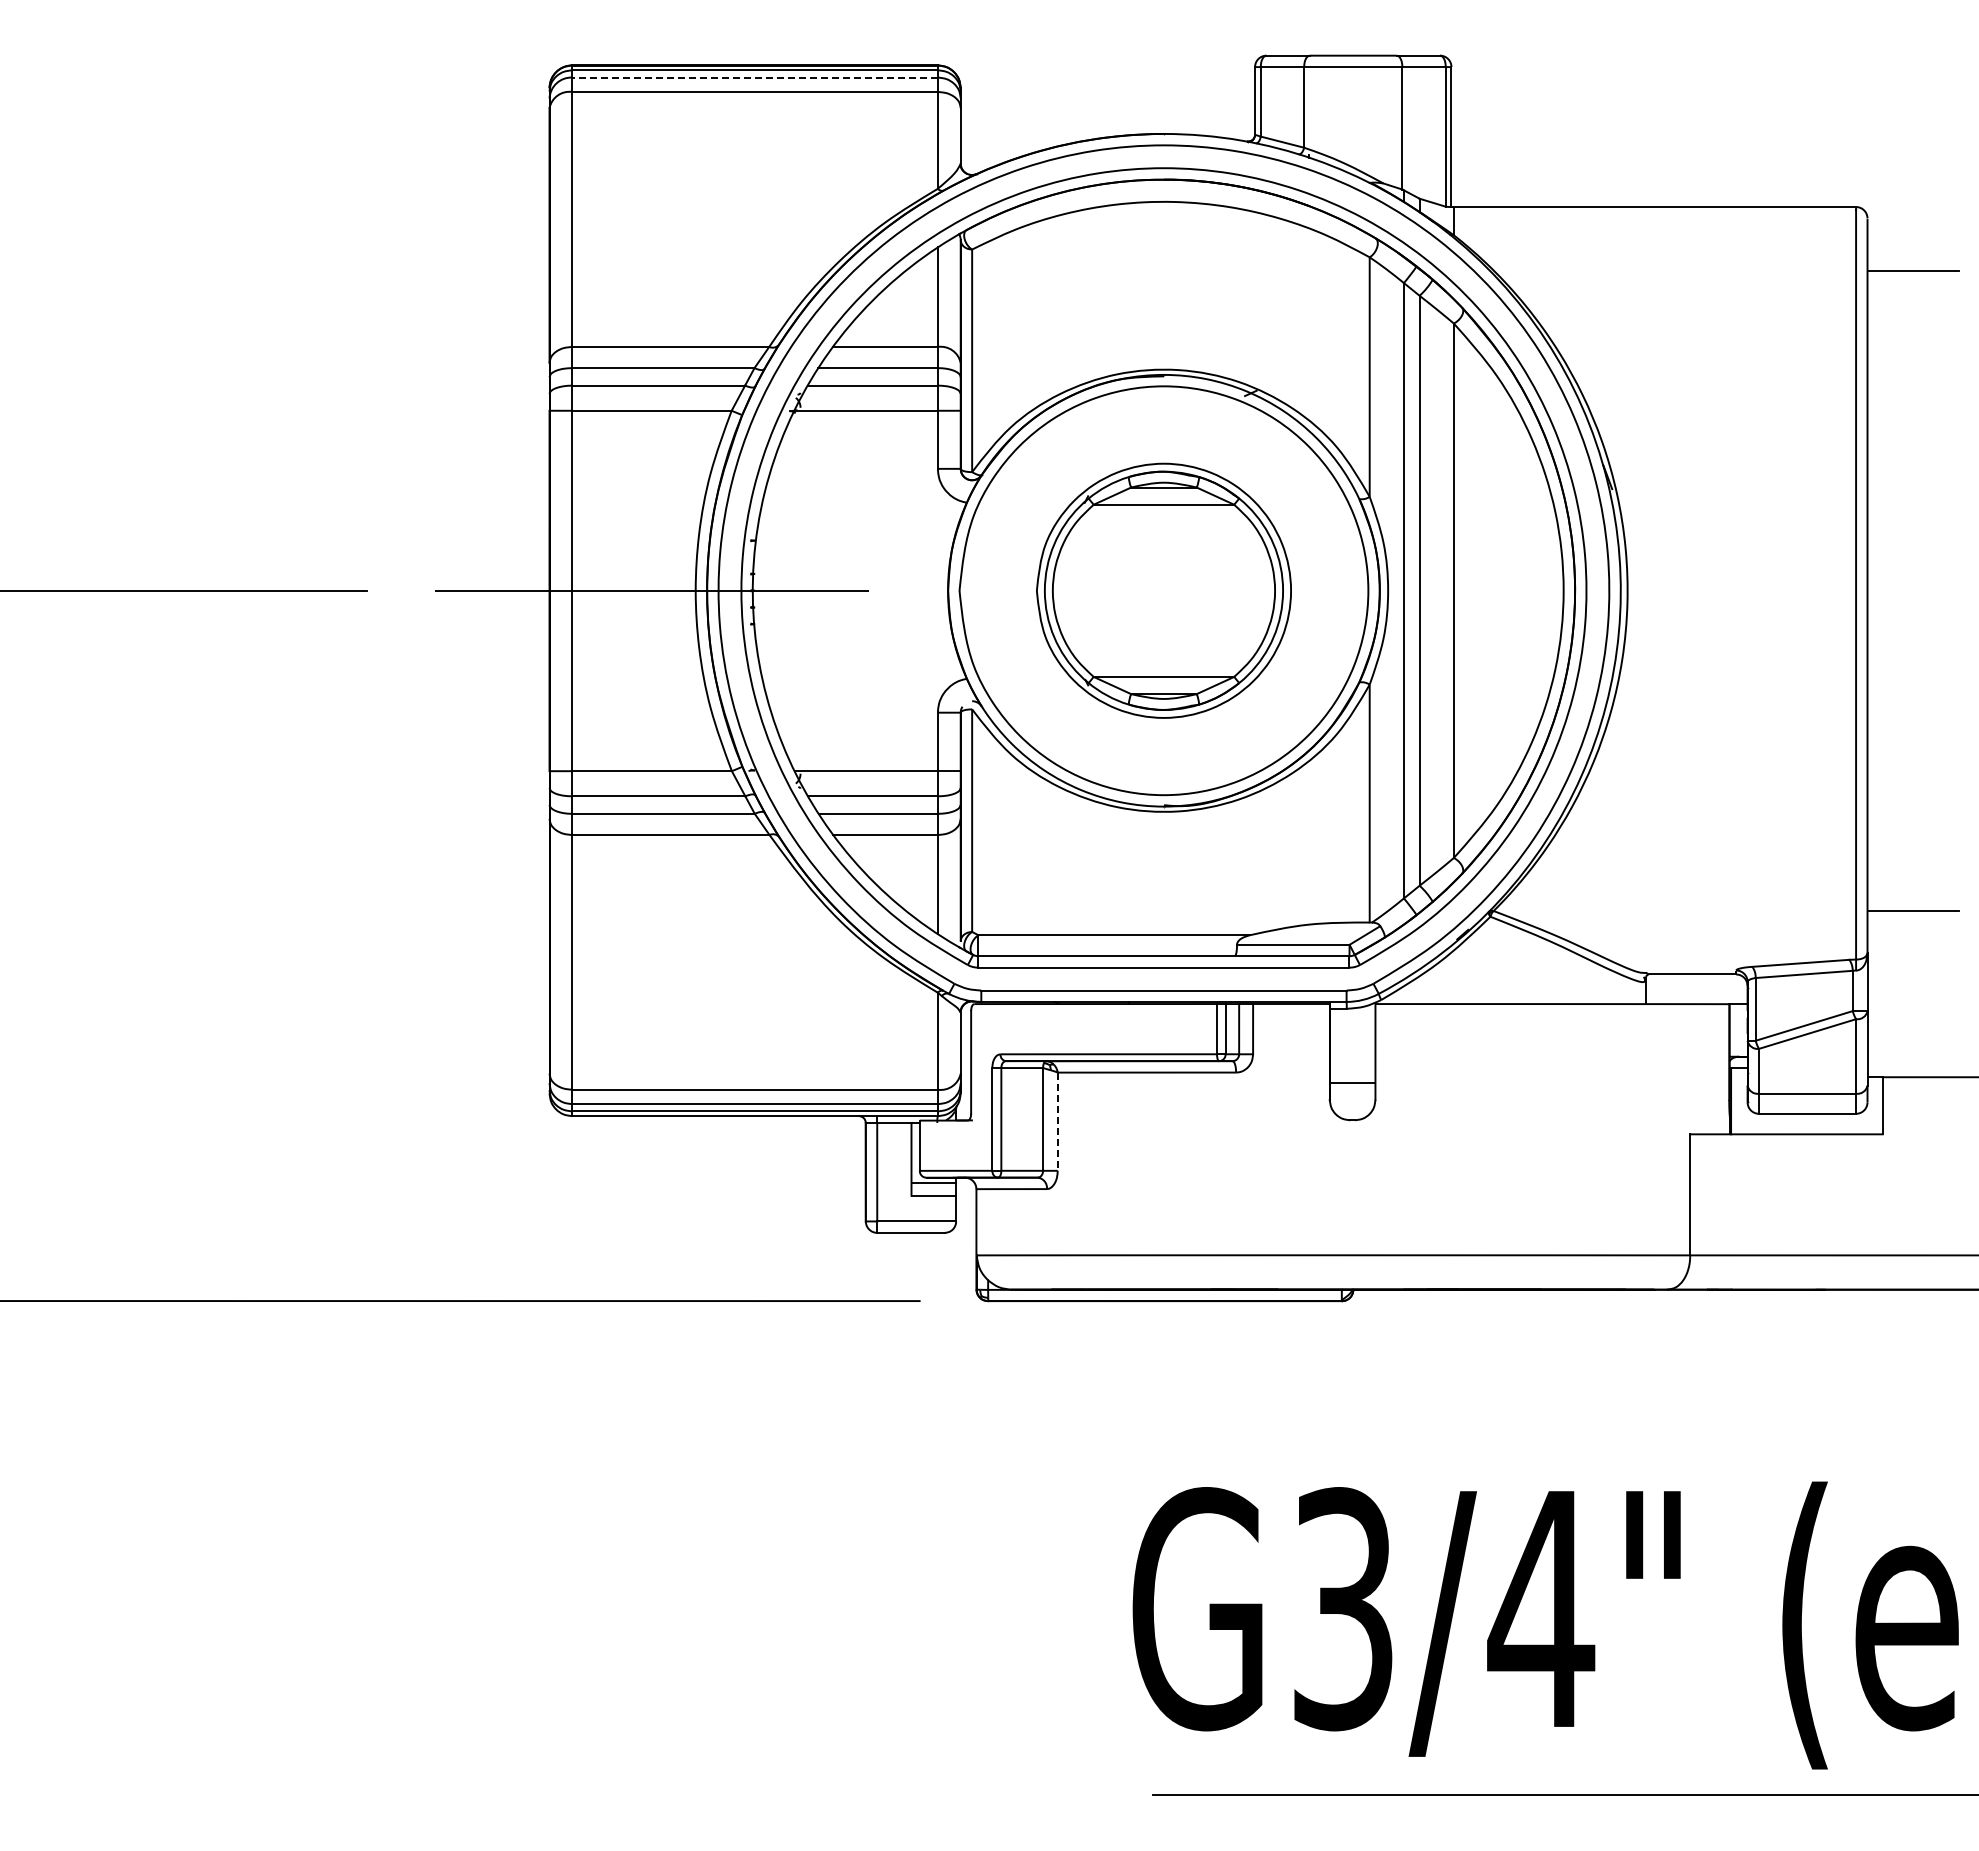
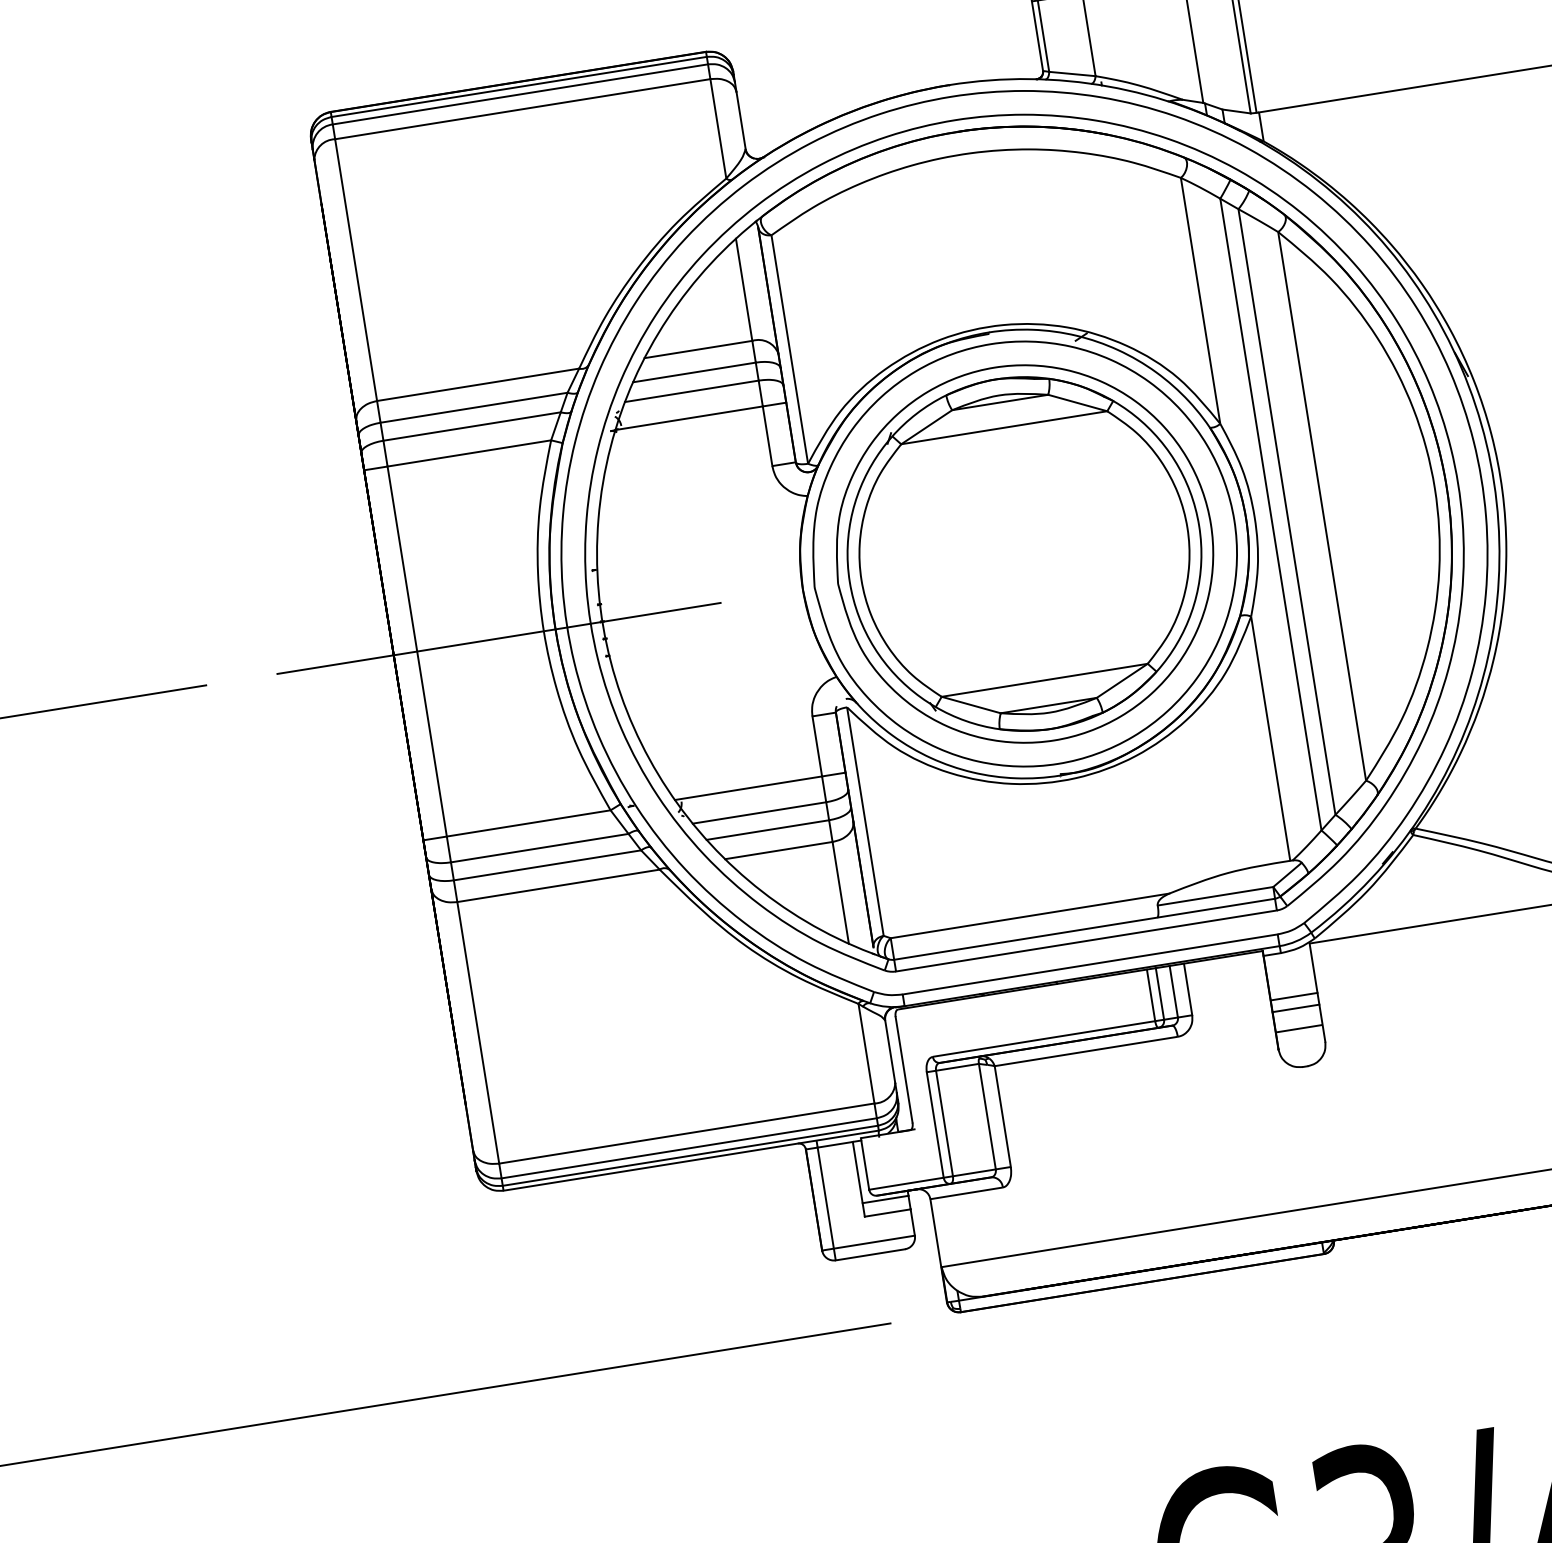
line: (755, 77) -> (520, 94), dashed -> solid
part: (1163, 590) -> (1023, 553), size x1.43
line: (1353, 1052) -> (1295, 996), added
line: (1352, 1063) -> (1295, 1008), added
line: (1057, 1122) -> (1002, 1117), dashed -> solid

